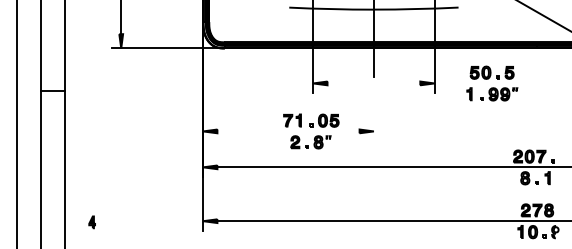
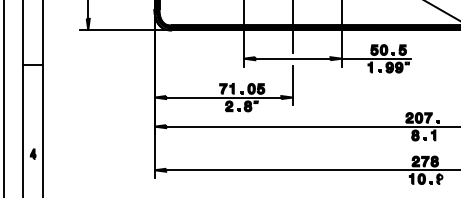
line: (373, 83) -> (292, 58), added
line: (476, 83) -> (375, 58), added
line: (373, 116) -> (292, 85), added
line: (288, 131) -> (223, 97), added
part: (91, 222) -> (32, 154), moved

